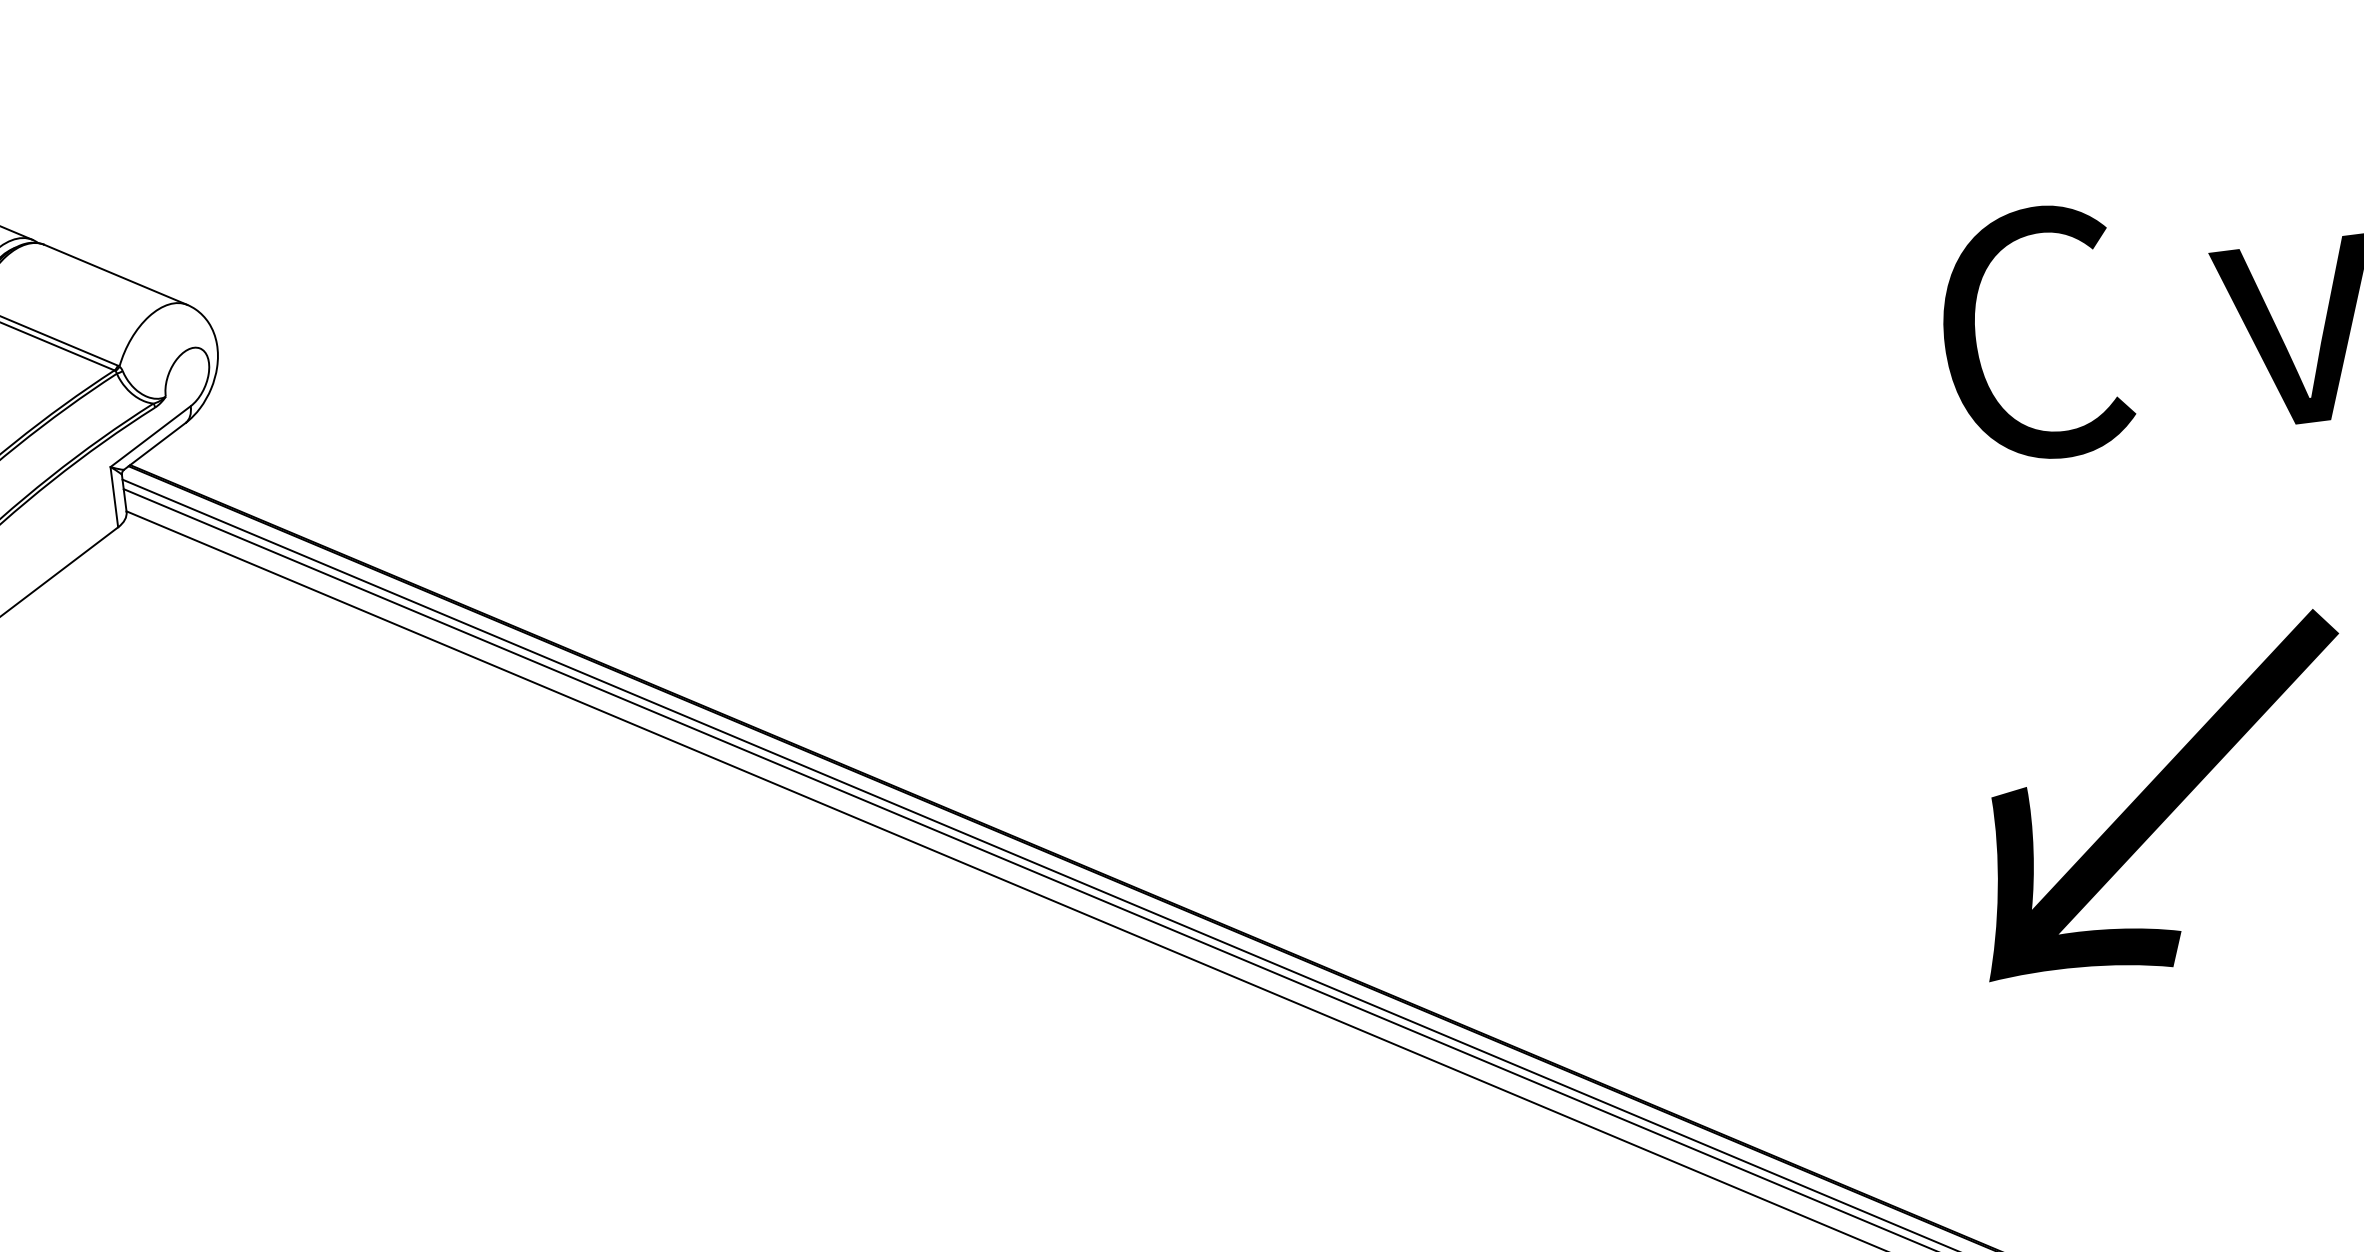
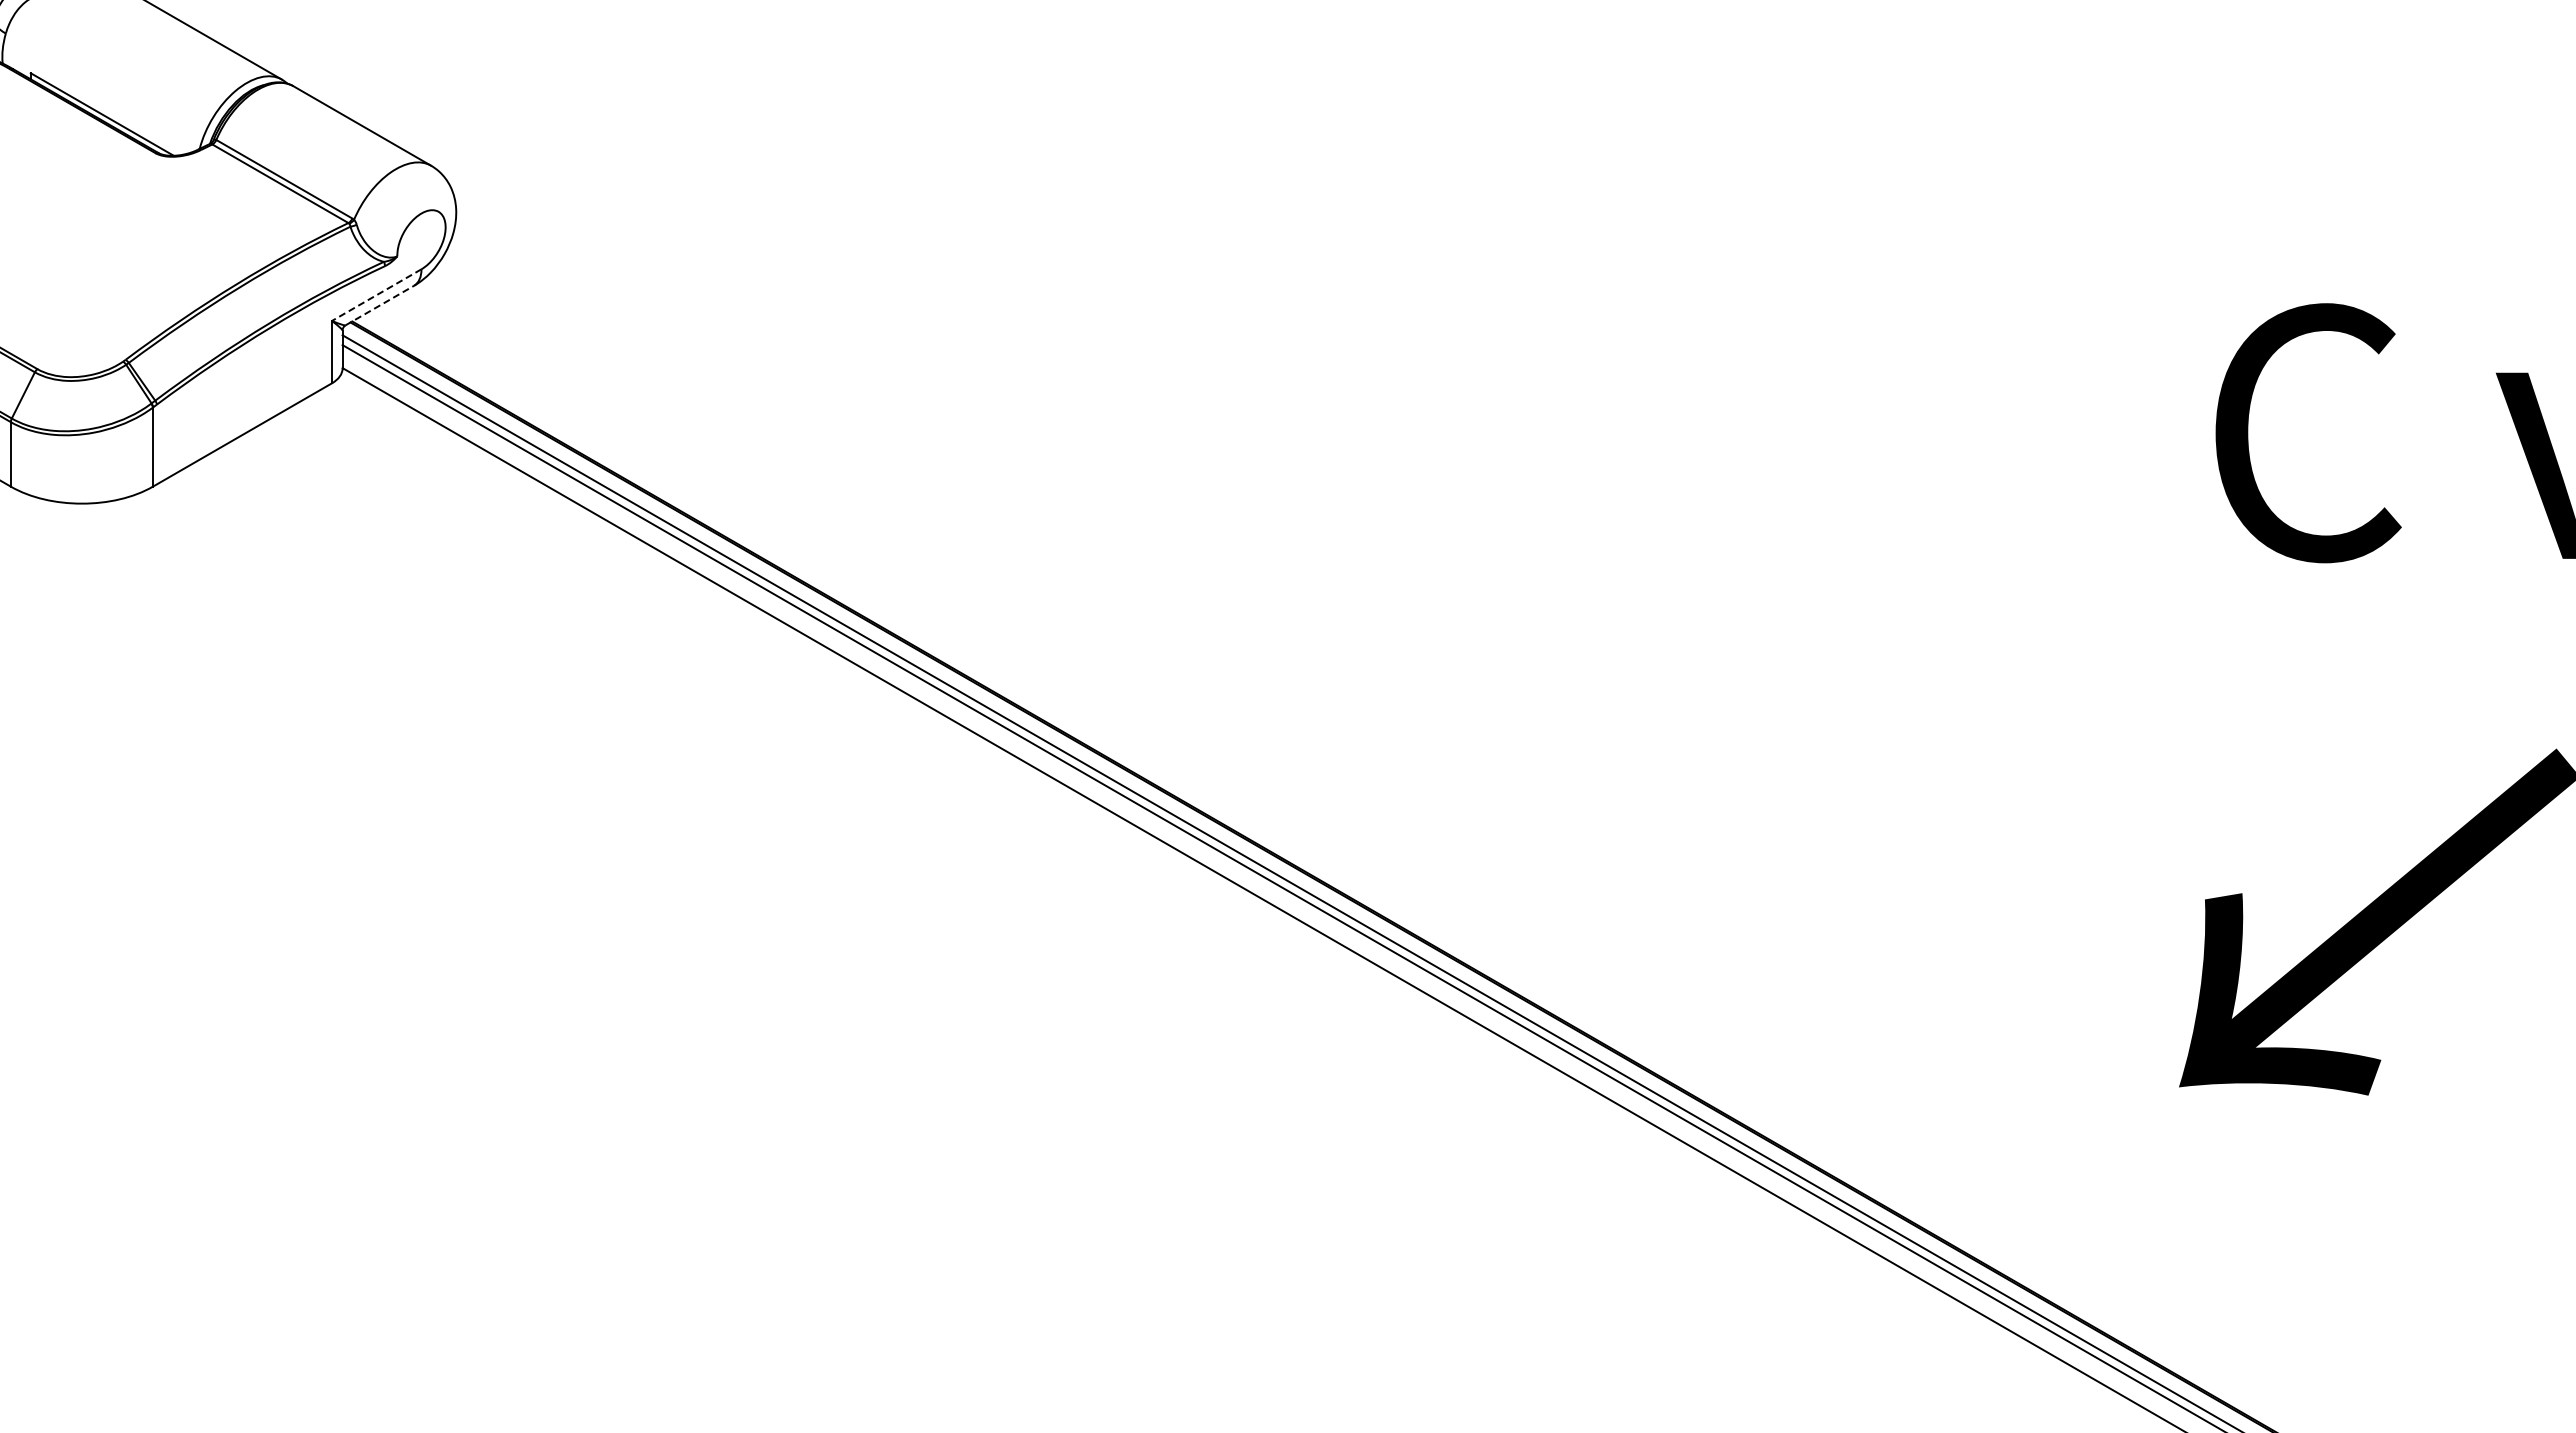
line: (150, 437) -> (376, 295), solid -> dashed
line: (155, 446) -> (380, 305), solid -> dashed

